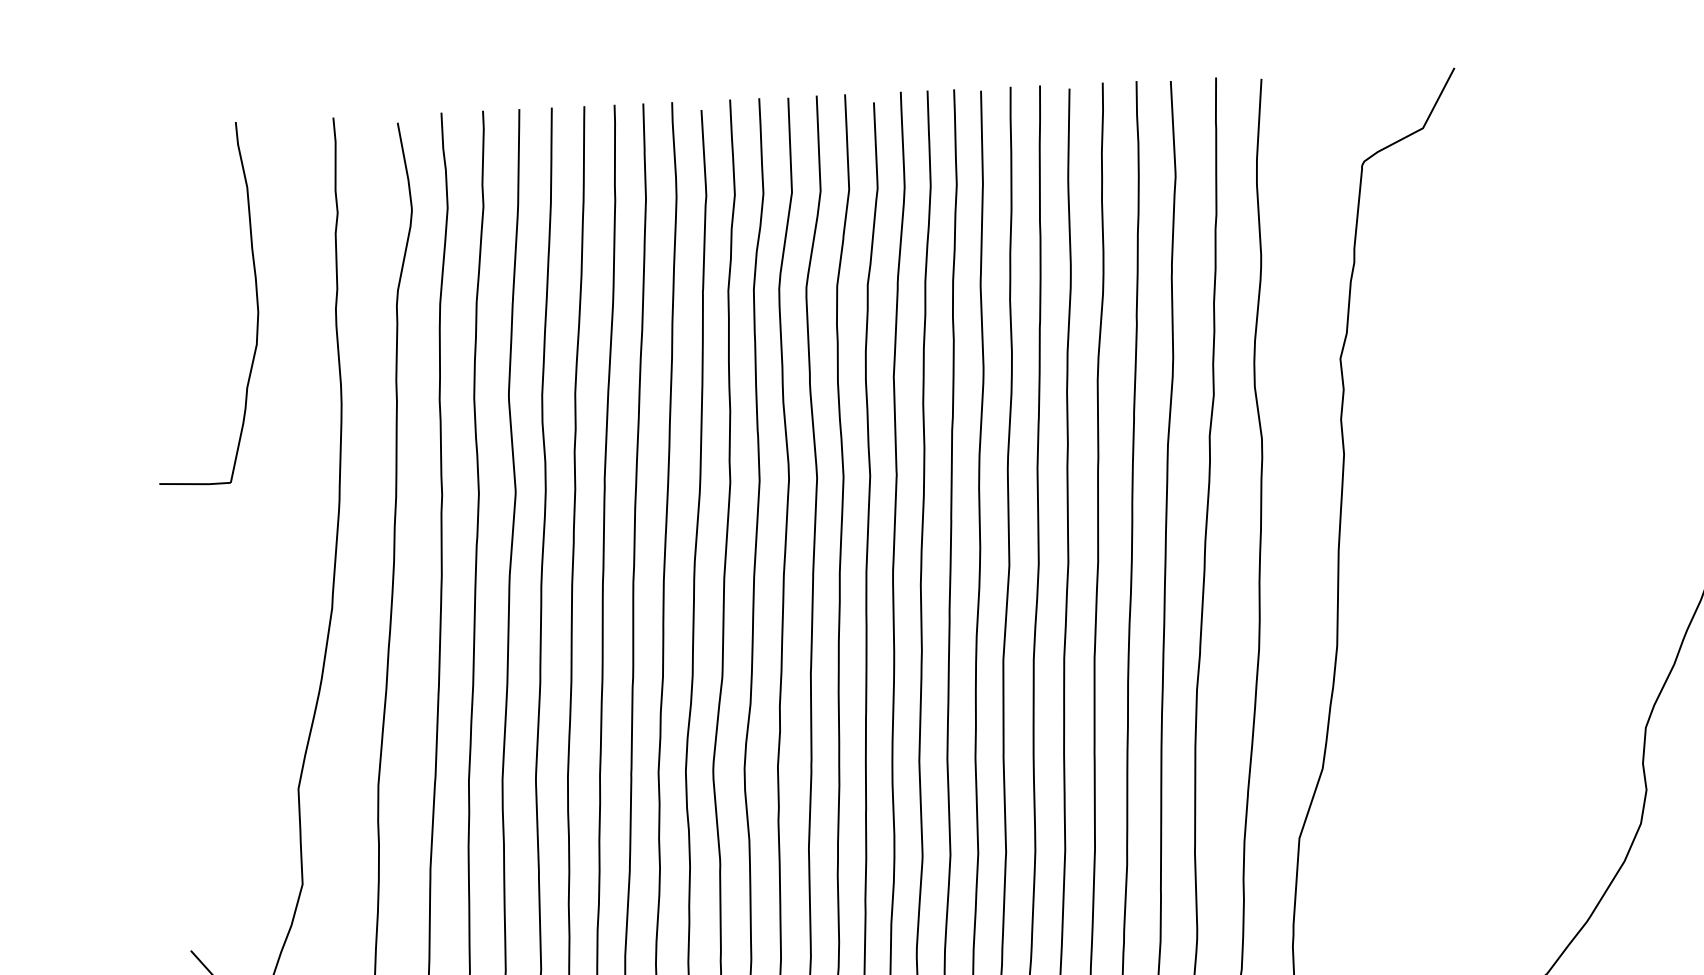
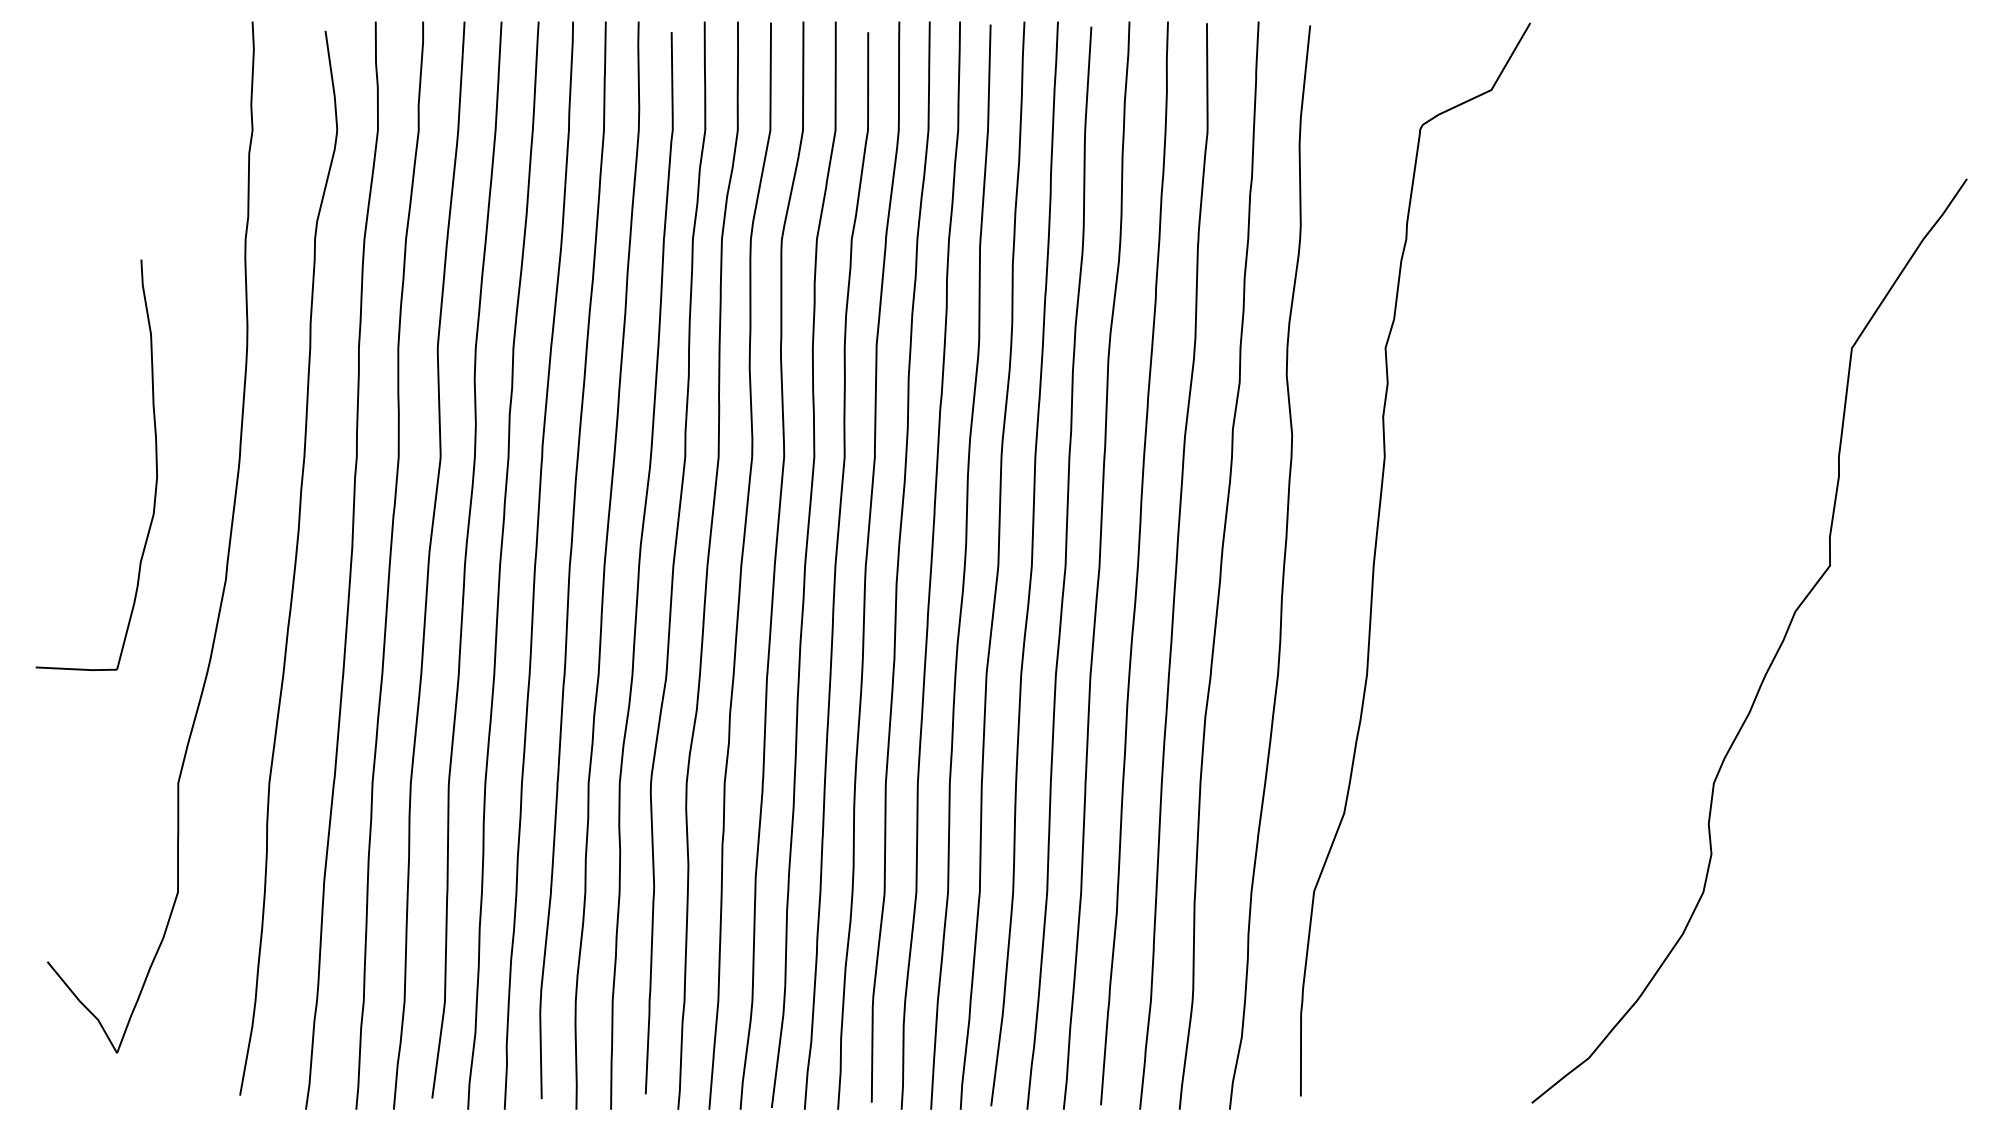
part: (256, 301) -> (155, 464), moved

